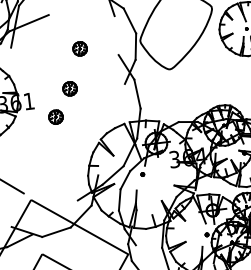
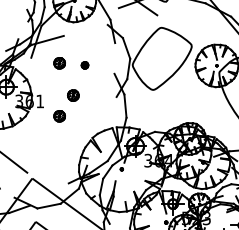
part: (79, 49) -> (84, 65), size x0.6
part: (47, 50) -> (59, 63), added

